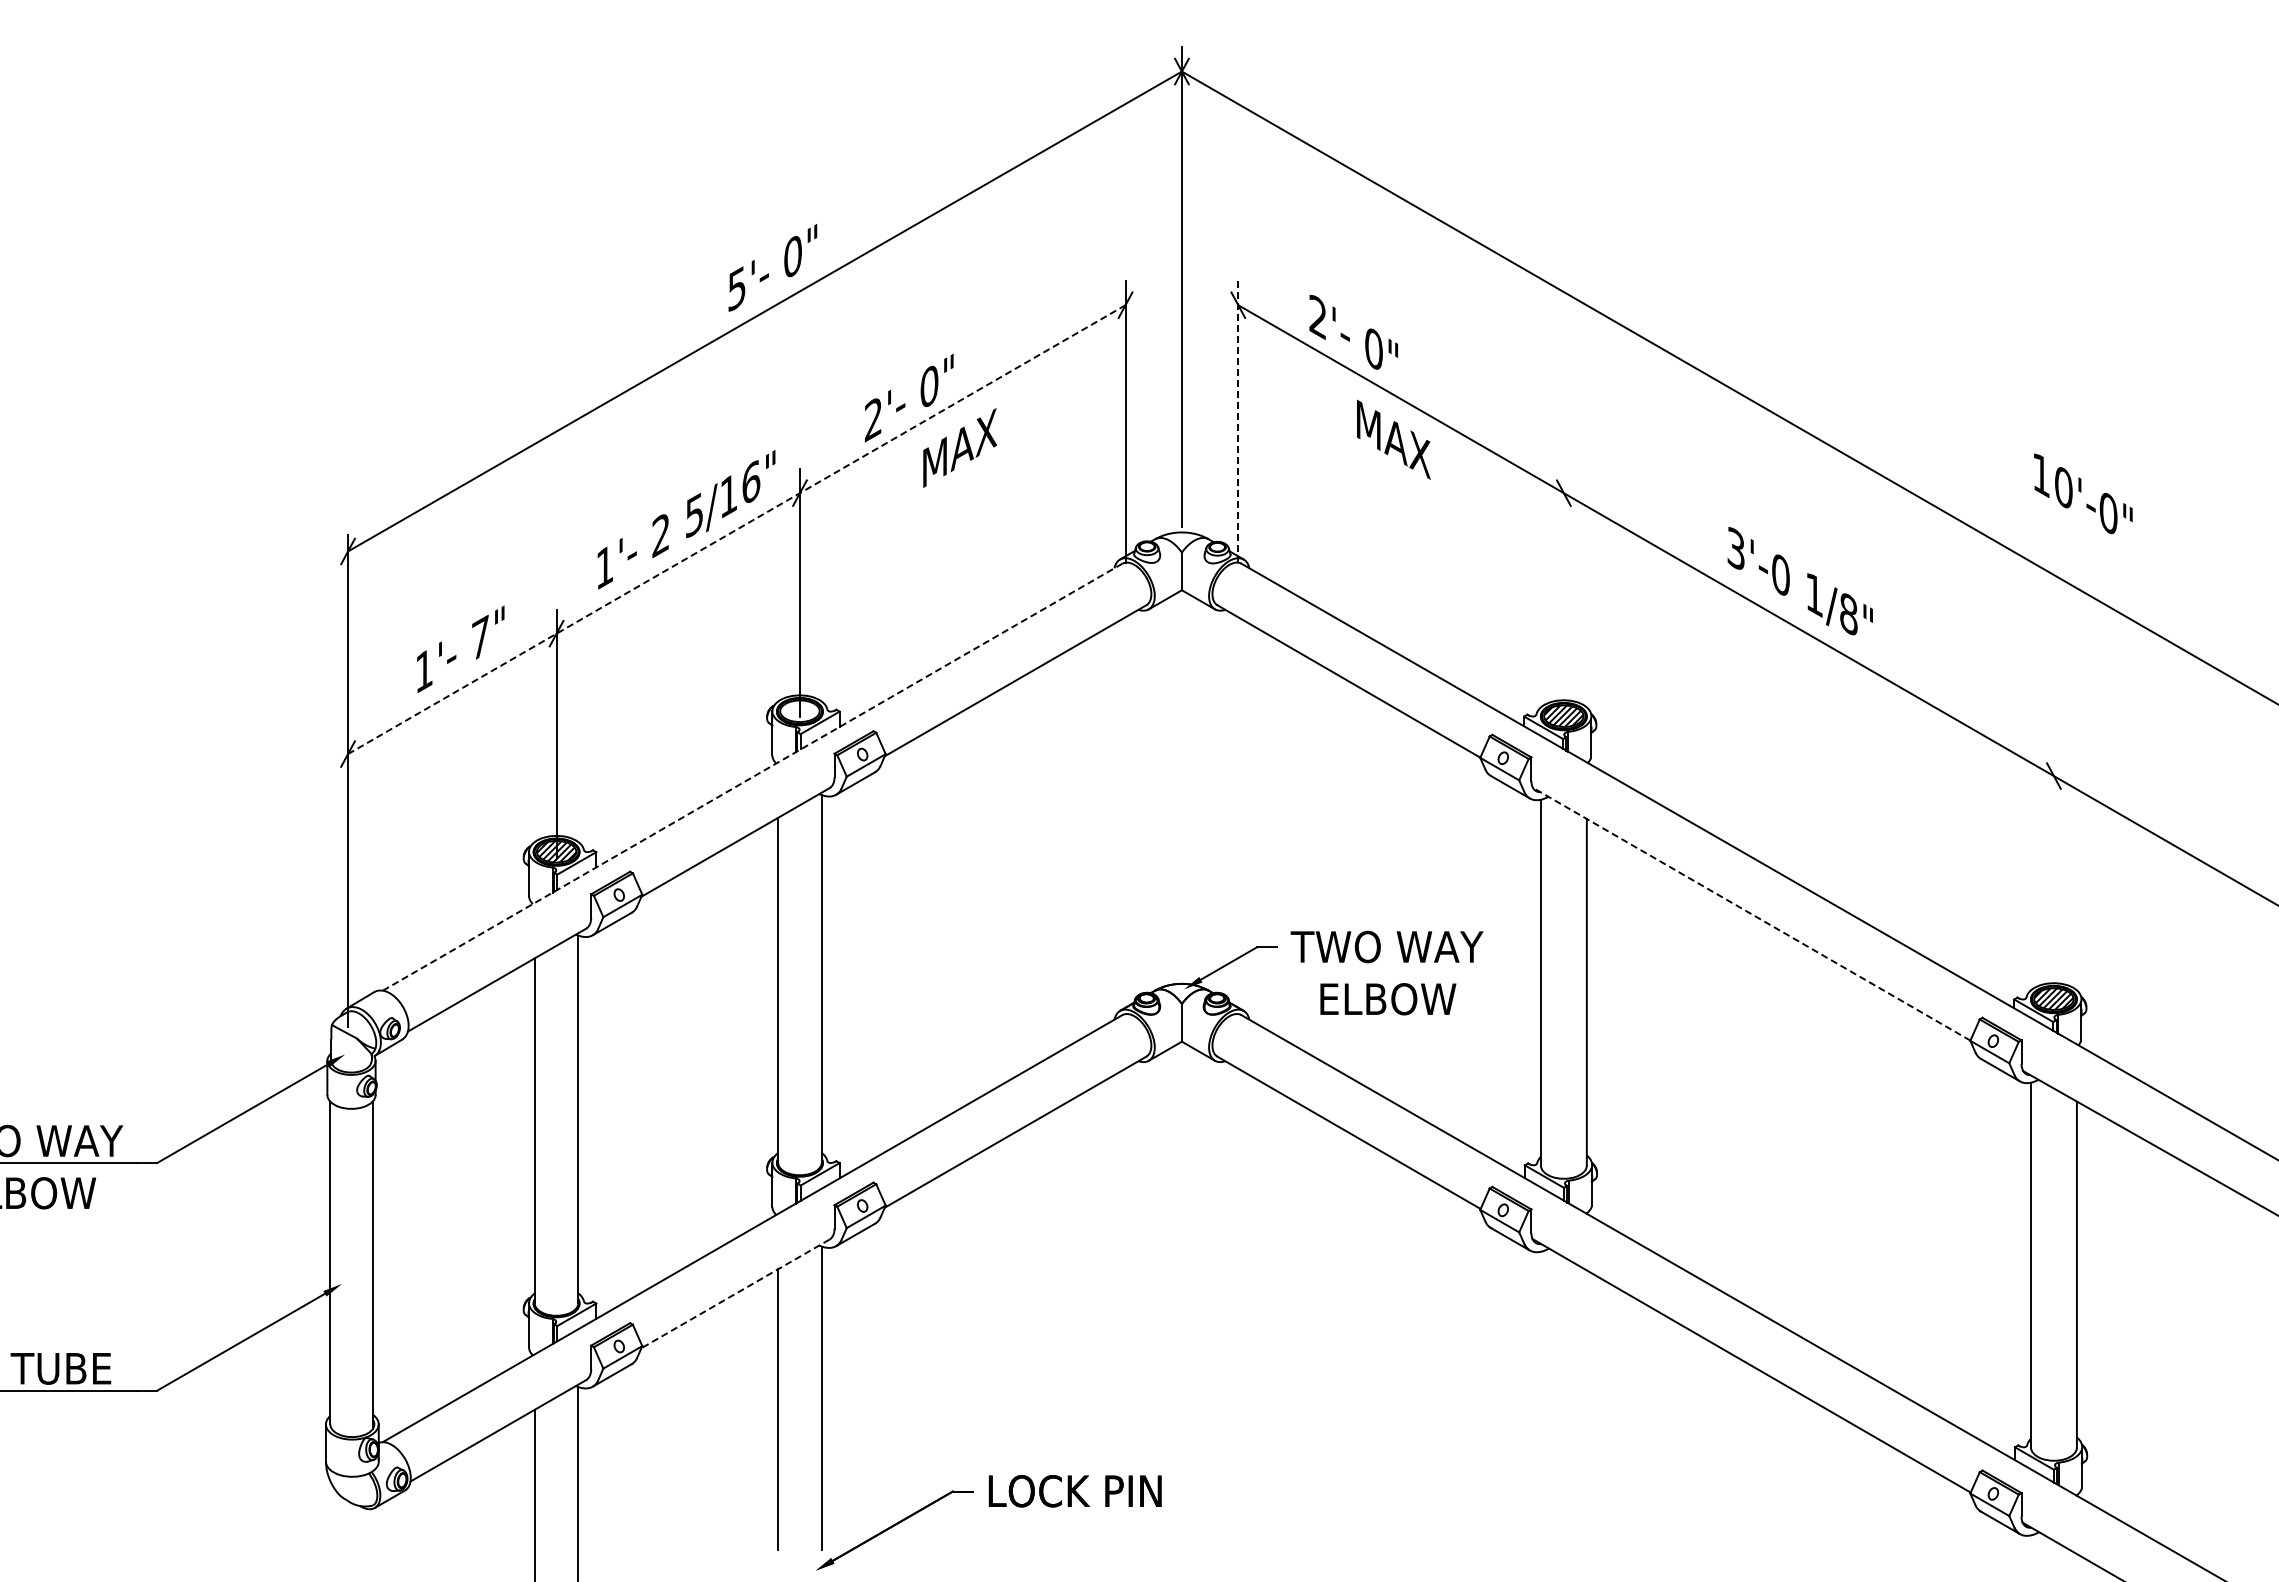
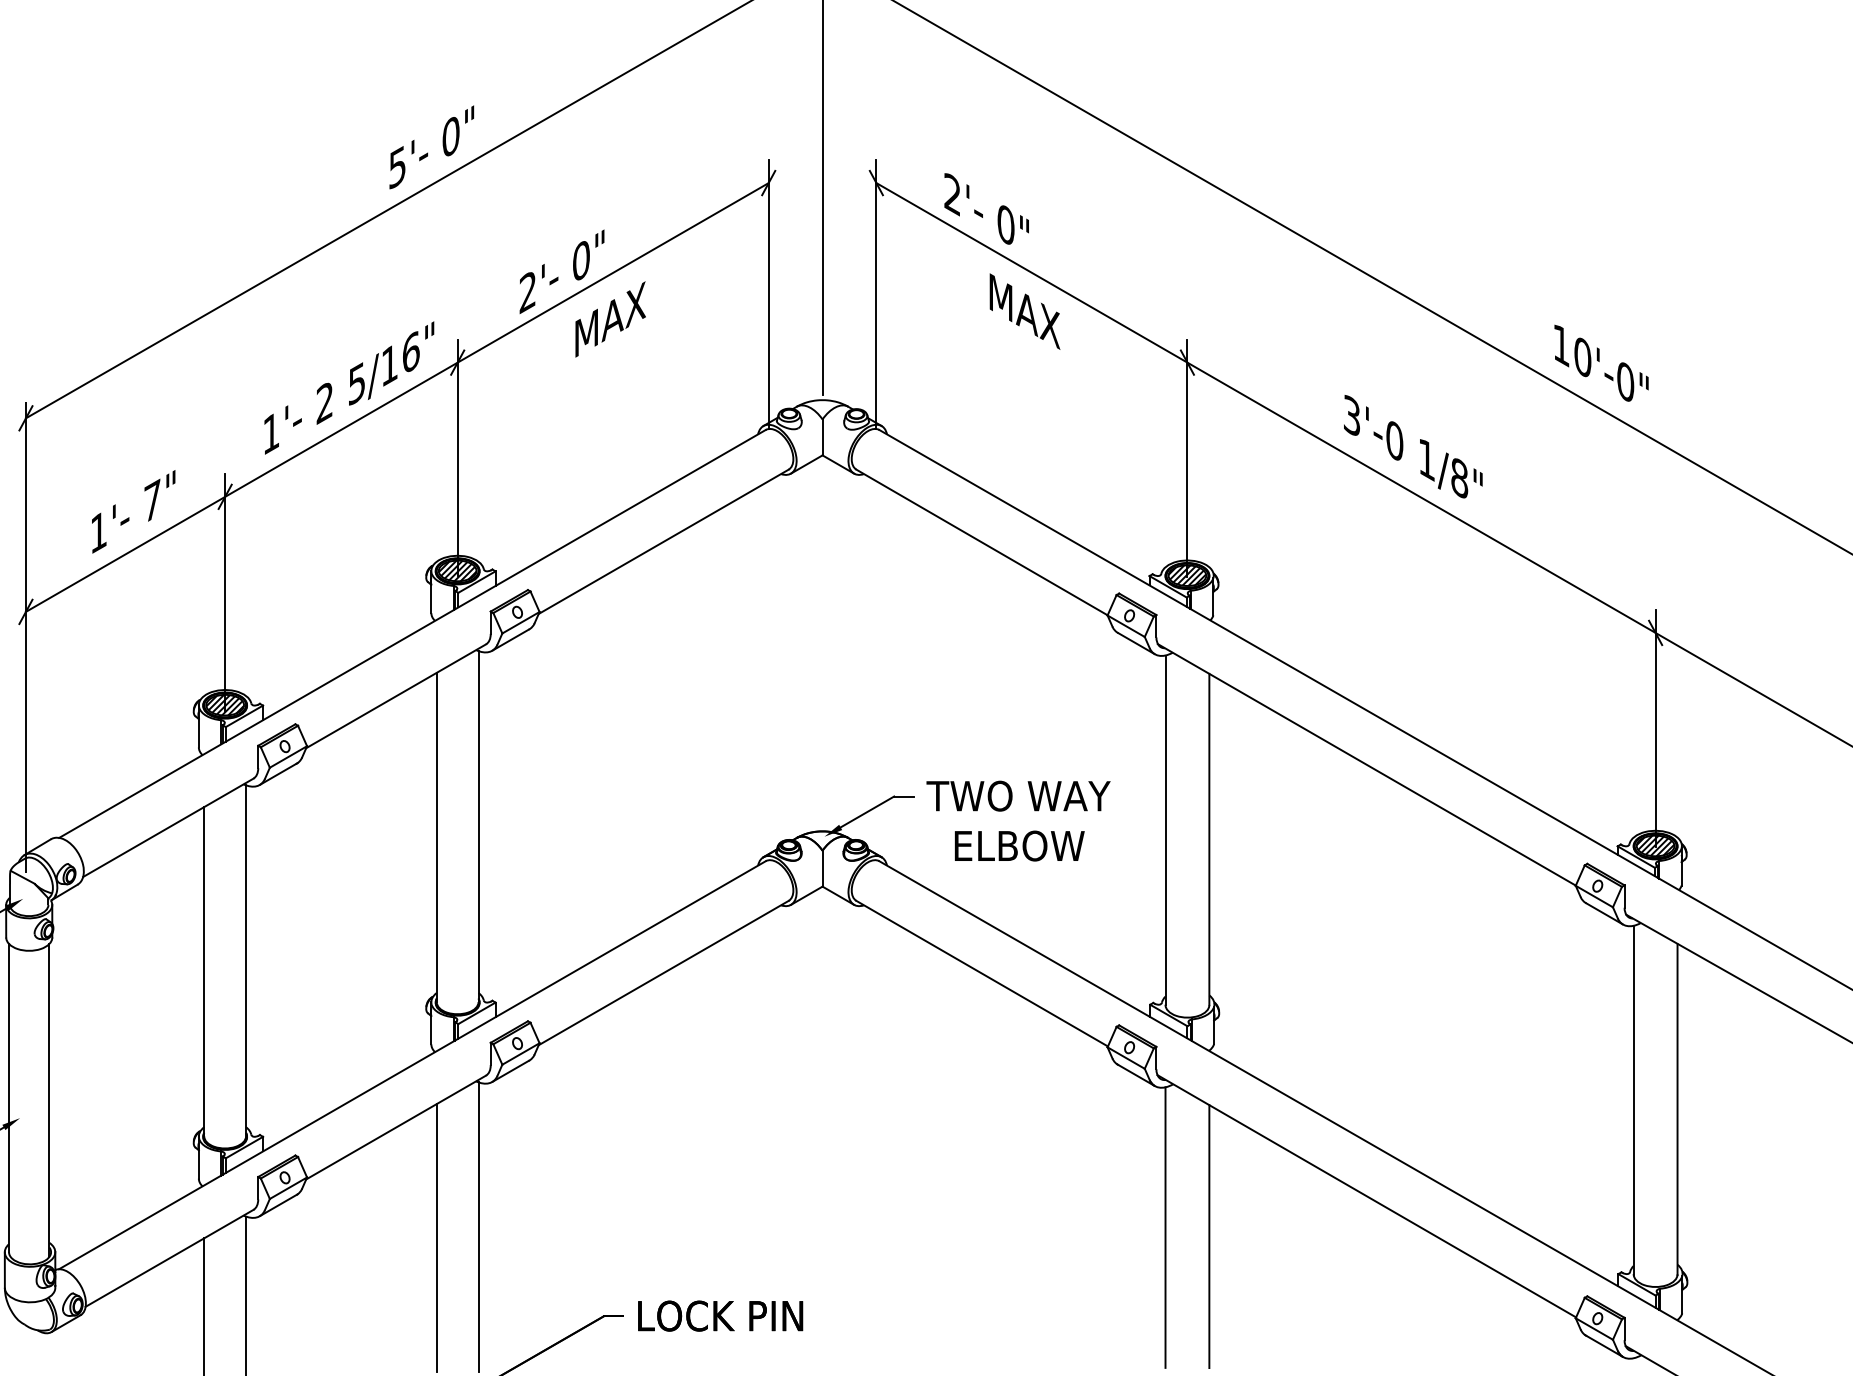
line: (1238, 421) -> (876, 294), dashed -> solid
text: (2083, 493) -> (1601, 362), moved
line: (736, 529) -> (397, 397), dashed -> solid
line: (1563, 593) -> (1187, 458), added
hatch: (799, 711) -> (457, 571), added
line: (752, 777) -> (412, 634), dashed -> solid
line: (2053, 876) -> (1655, 728), added
line: (1751, 914) -> (1366, 765), dashed -> solid
line: (735, 1293) -> (396, 1127), dashed -> solid
line: (1540, 1398) -> (1165, 1227), added
line: (1586, 1407) -> (1209, 1236), added

